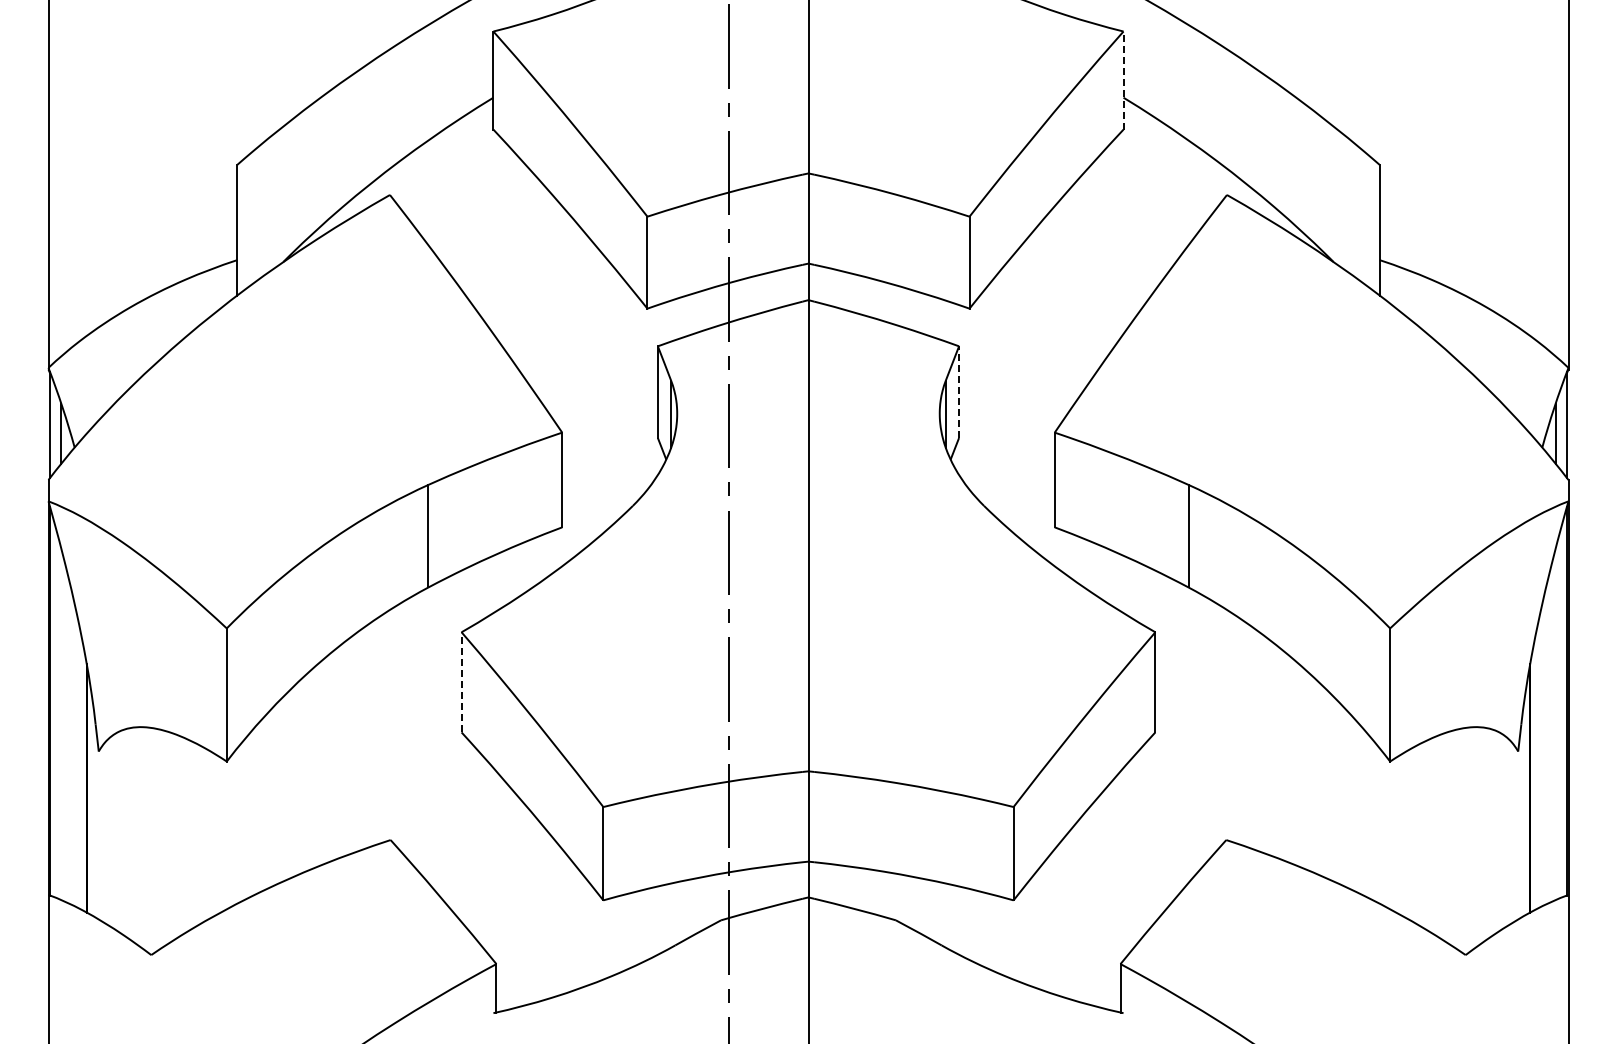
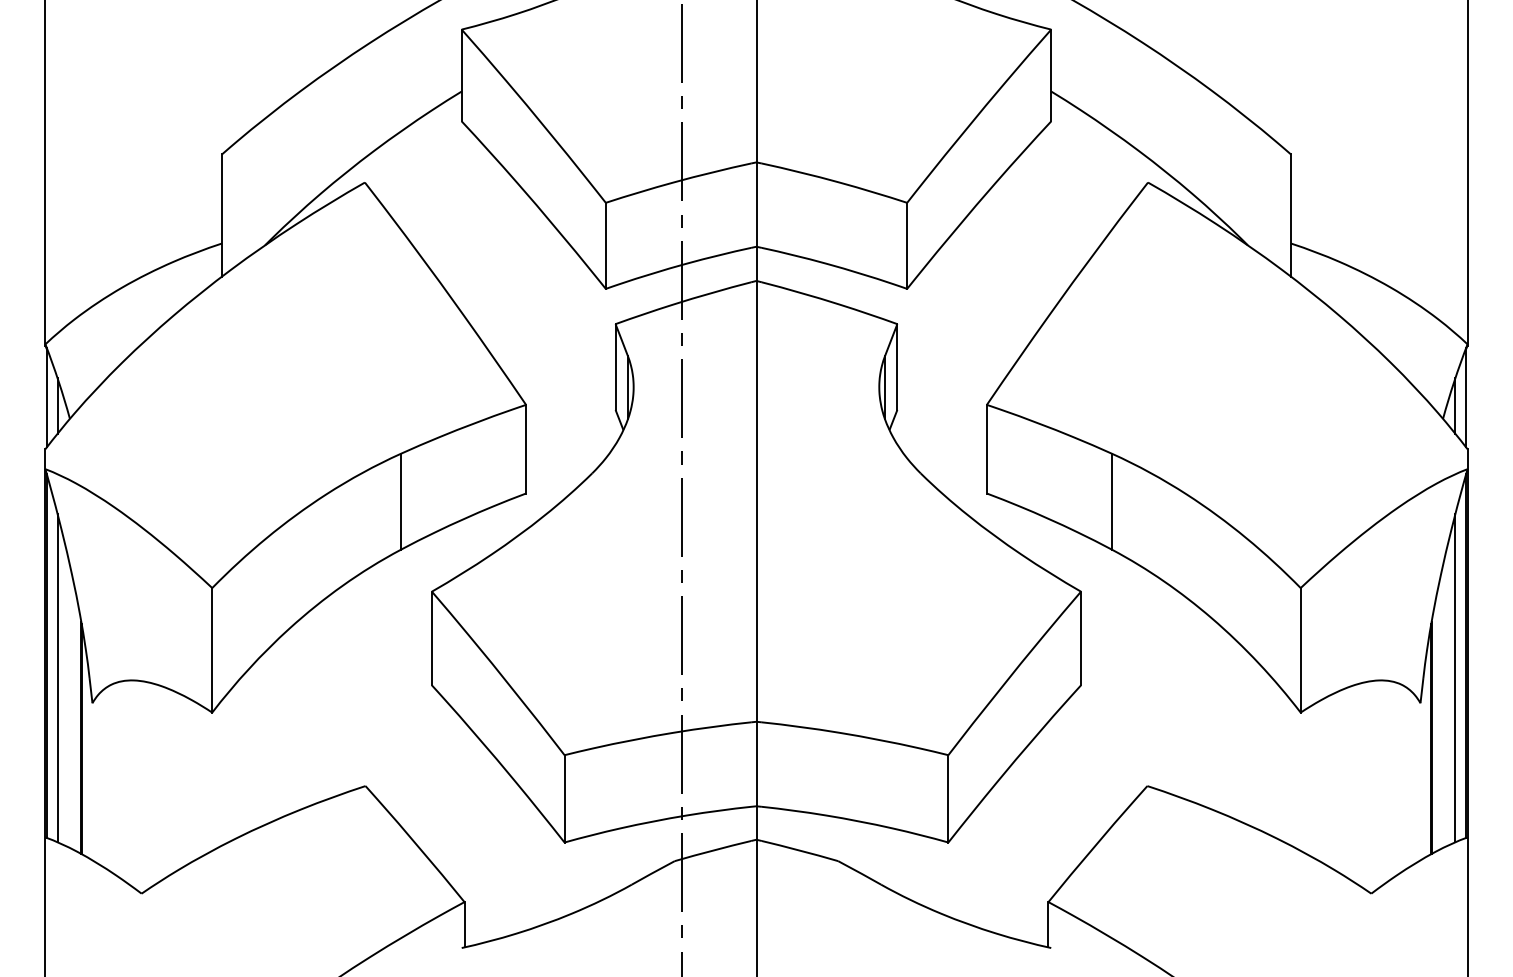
line: (1123, 80) -> (1051, 75), dashed -> solid
line: (959, 392) -> (897, 367), dashed -> solid
line: (461, 681) -> (431, 637), dashed -> solid
line: (61, 724) -> (57, 677), added
line: (1555, 724) -> (1455, 677), added

